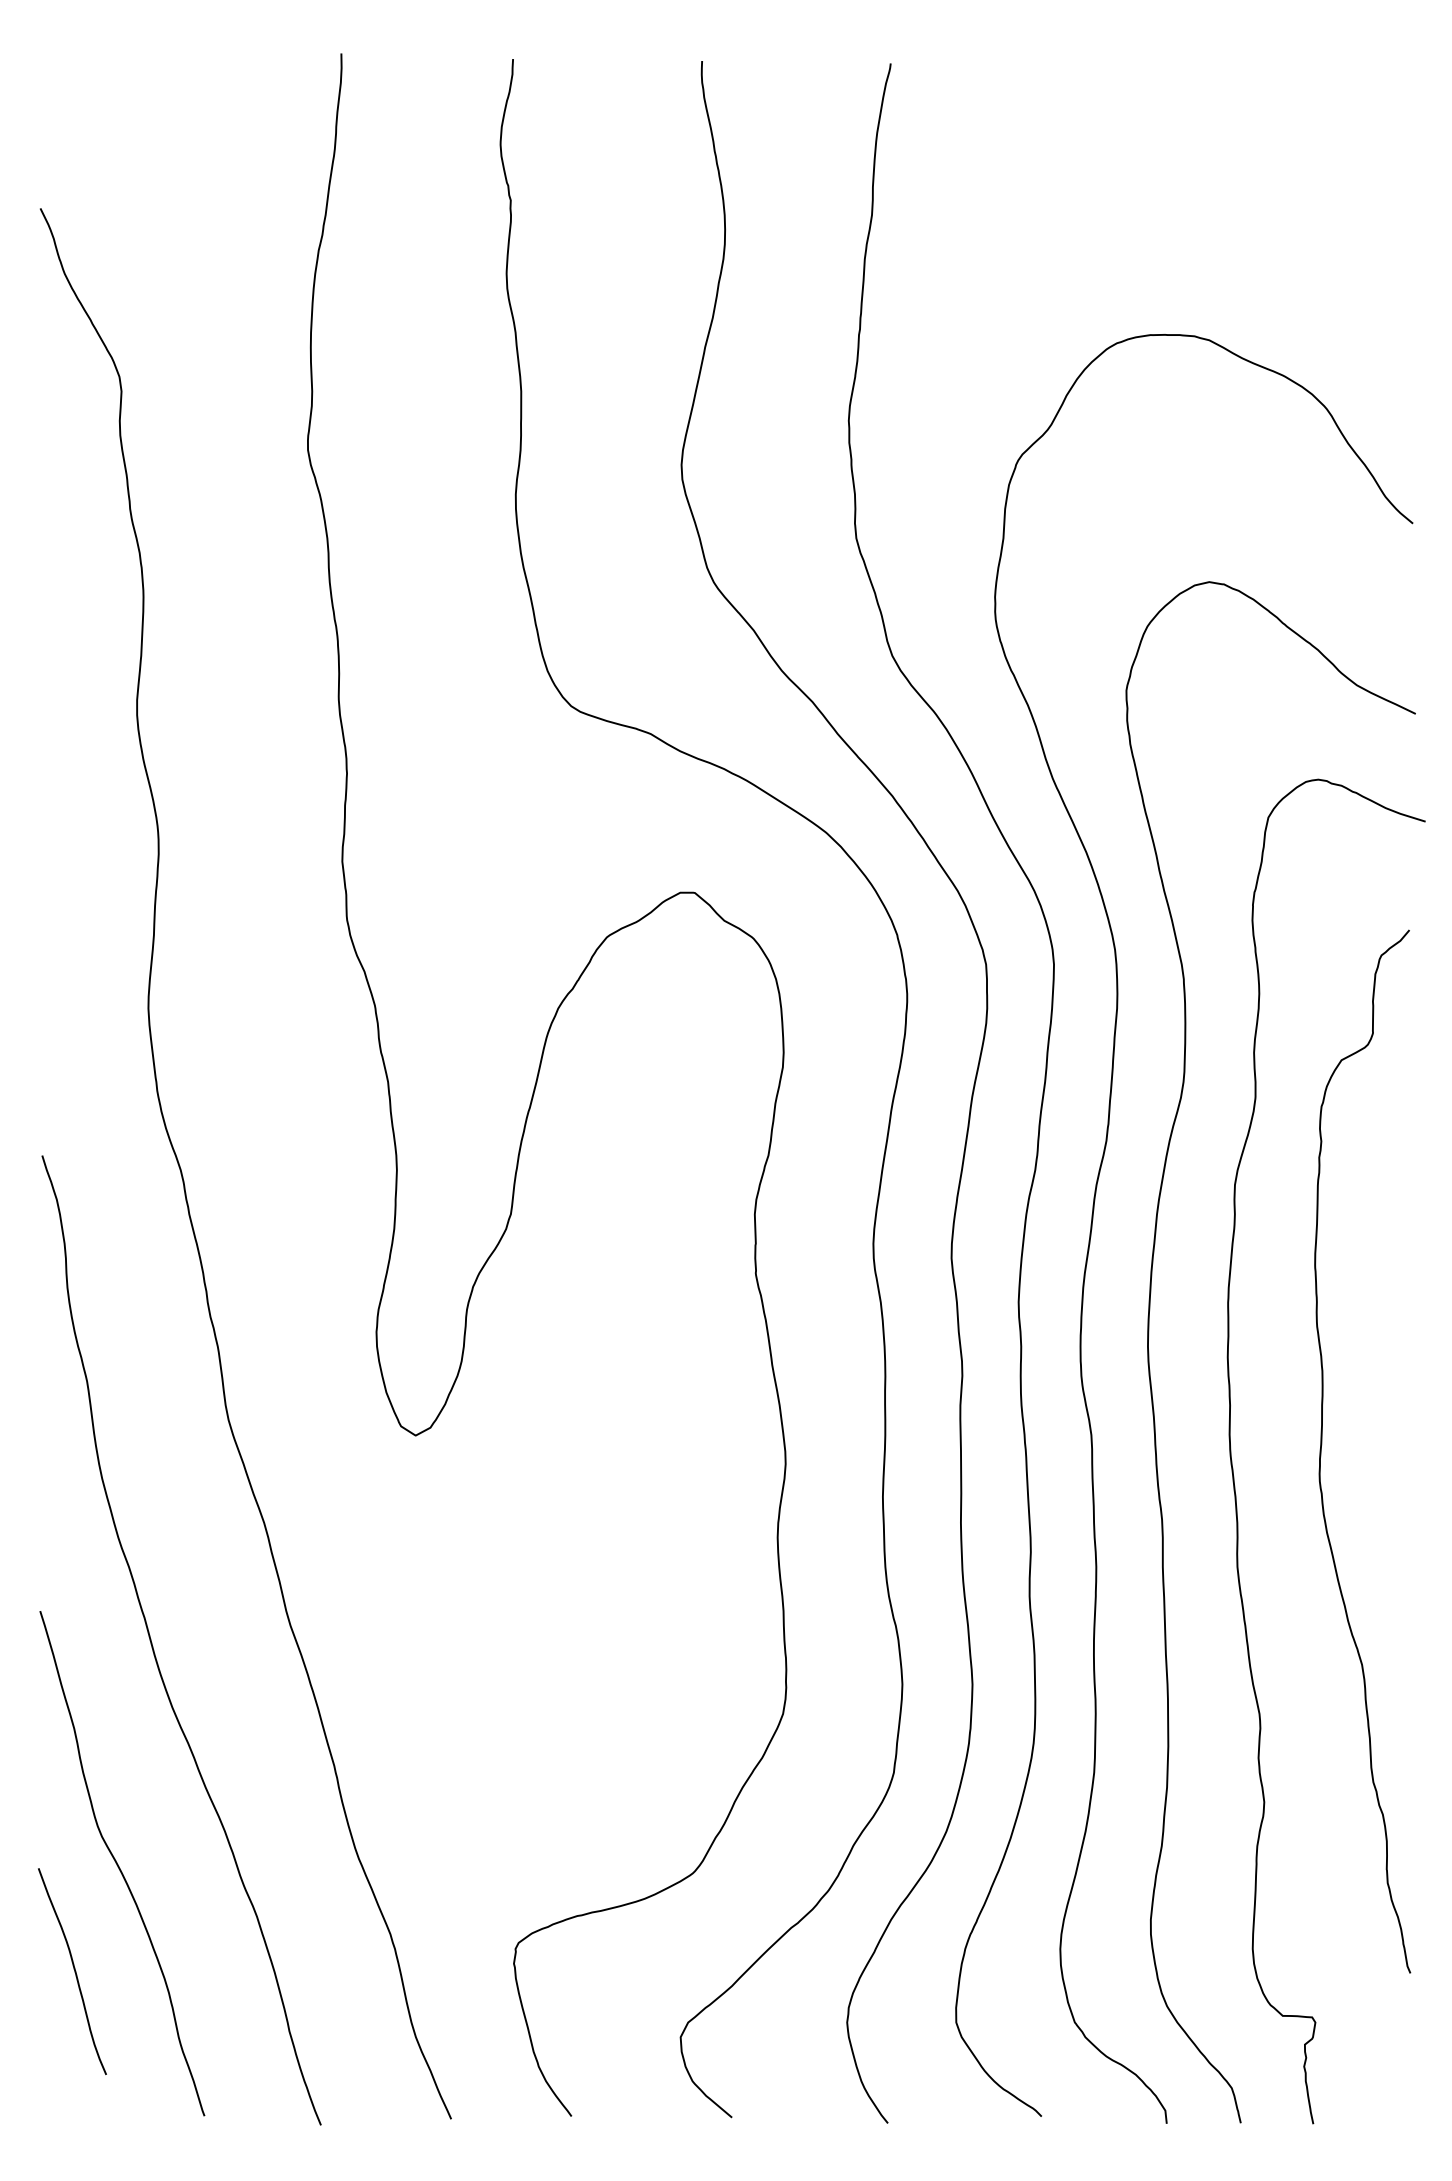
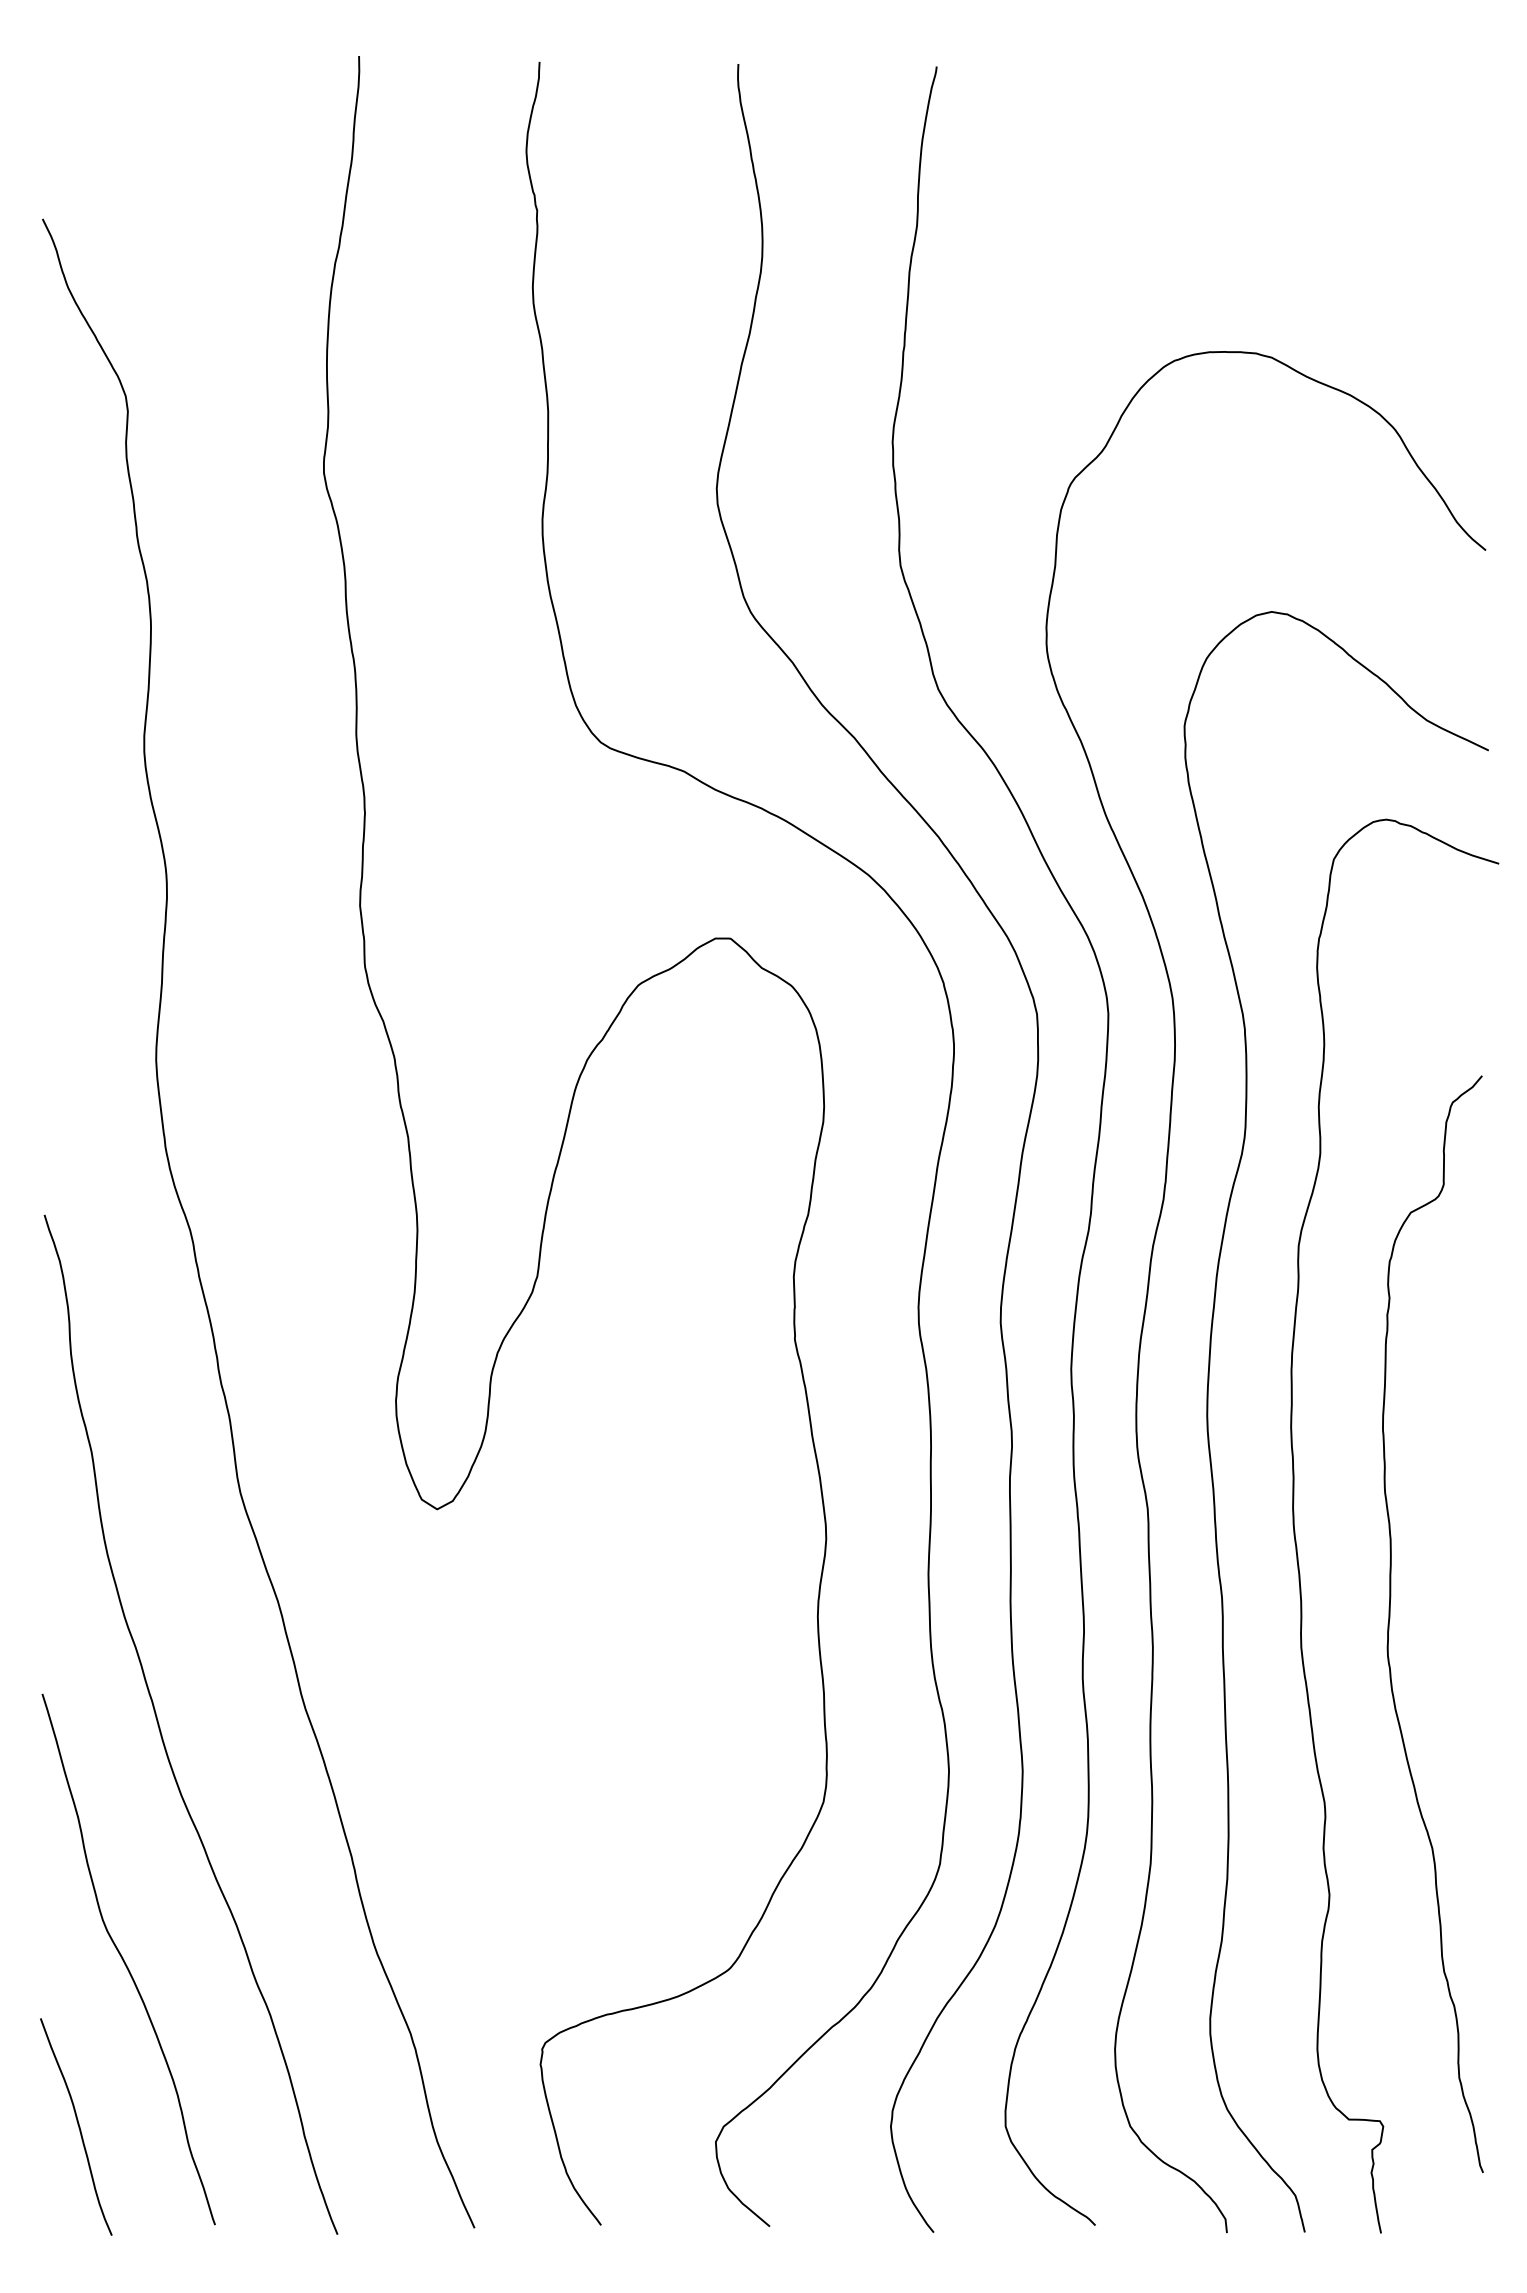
curve: (1322, 1447) -> (1390, 1619), moved
curve: (74, 1971) -> (78, 2126), moved

